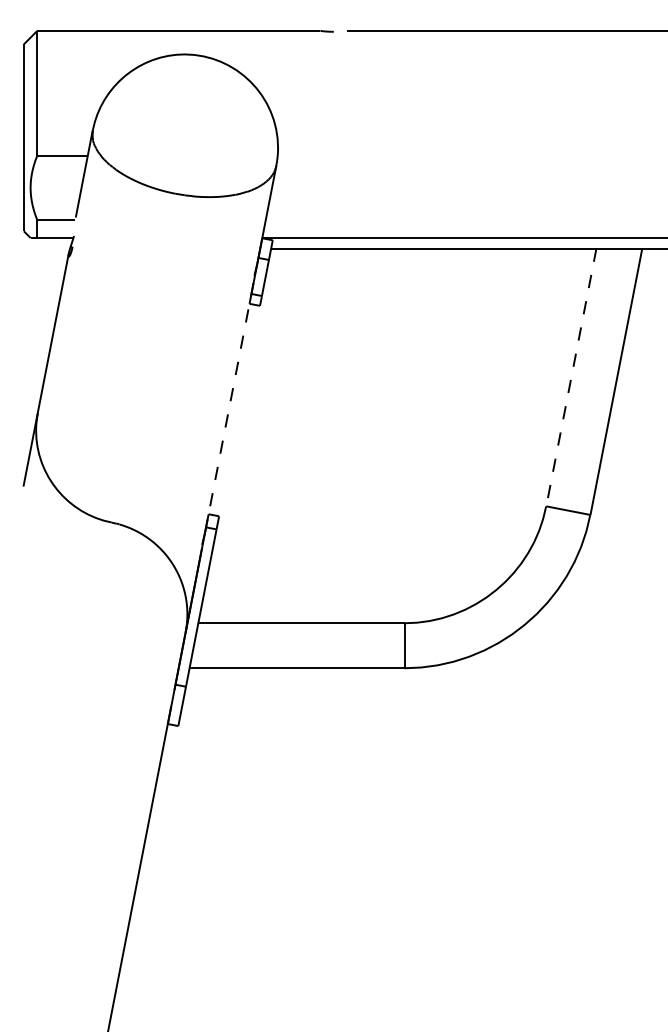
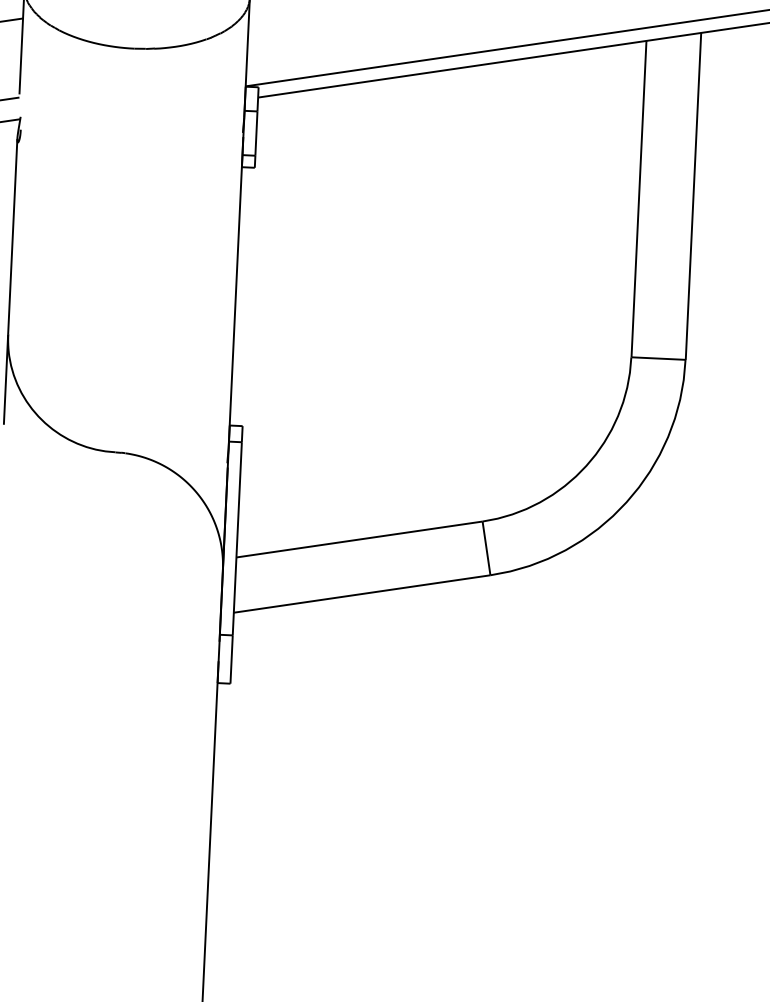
line: (571, 378) -> (639, 200), dashed -> solid
line: (229, 405) -> (235, 292), dashed -> solid

